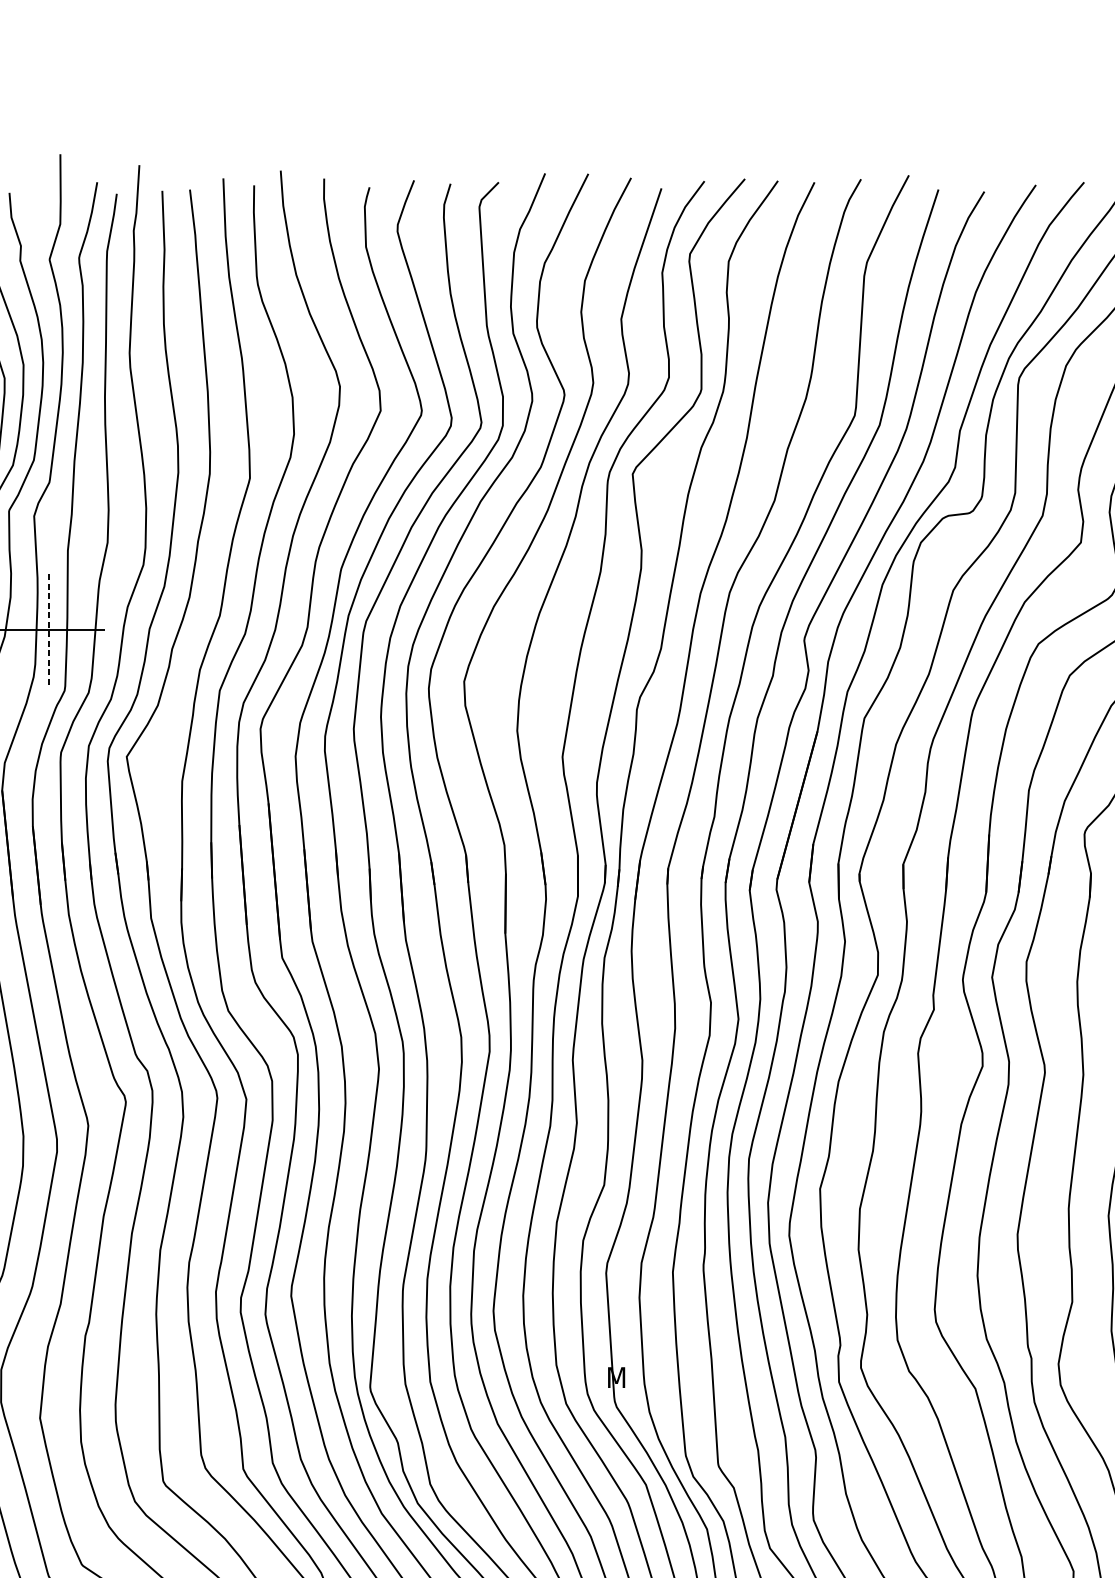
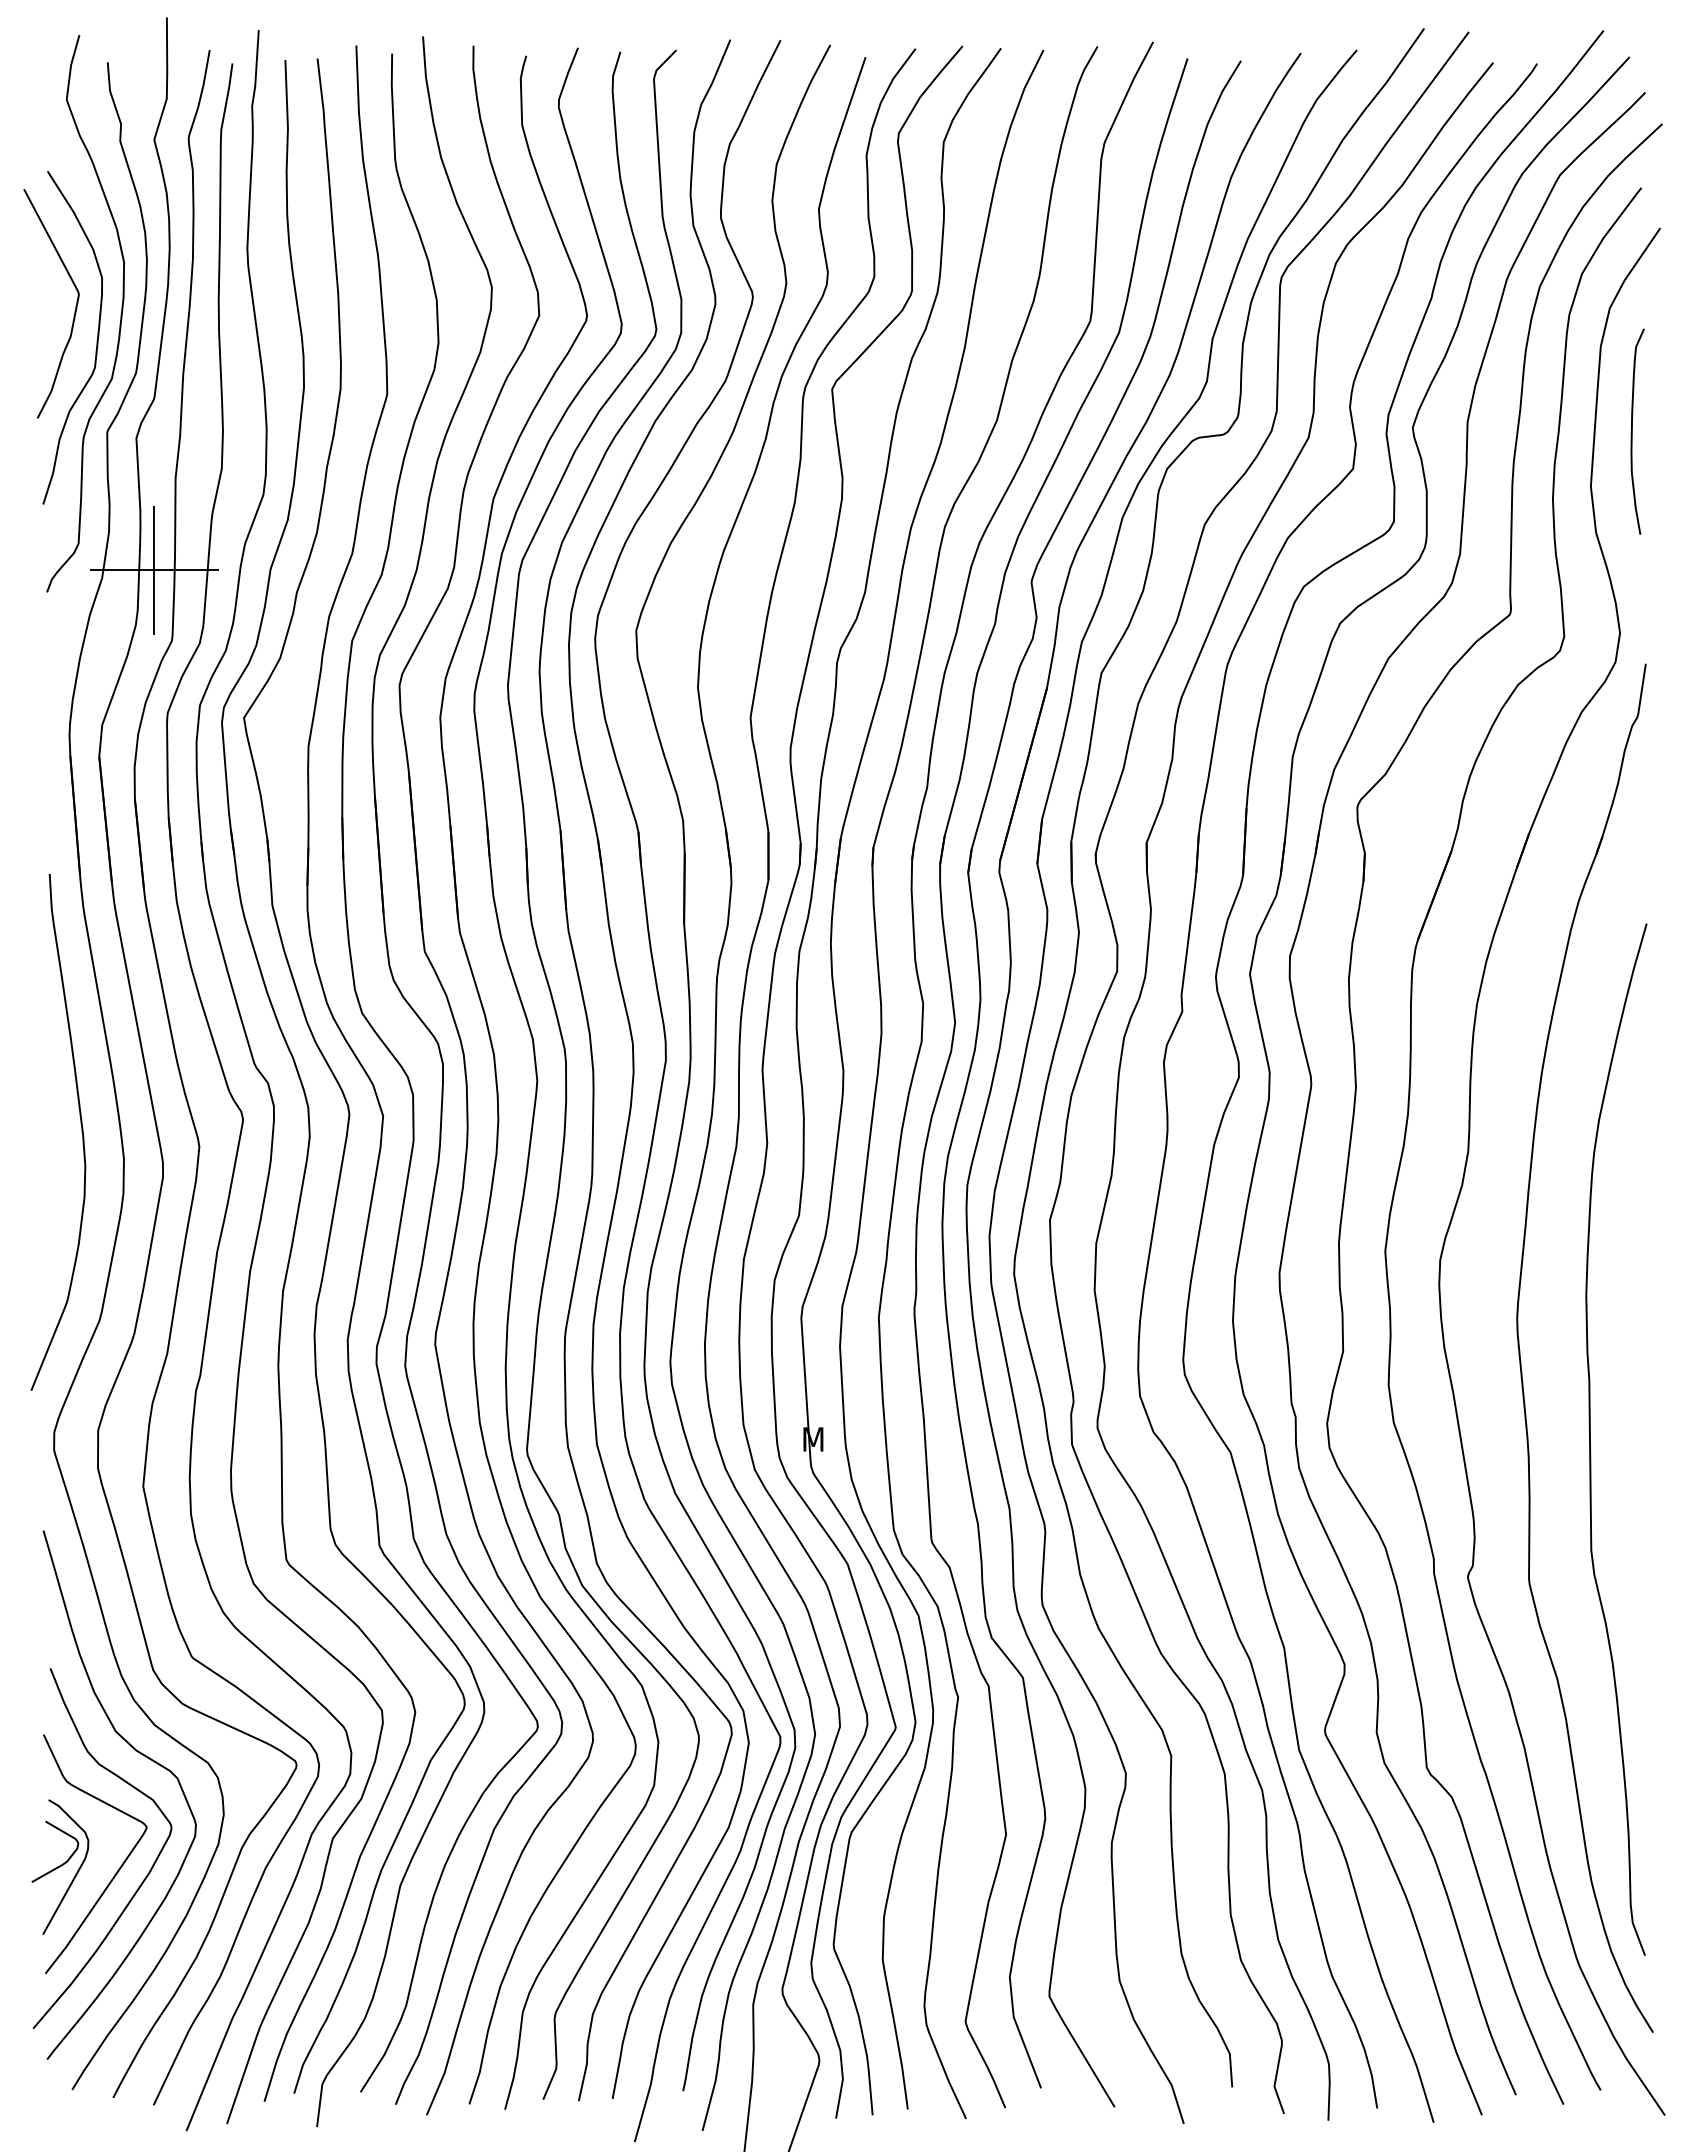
line: (49, 630) -> (154, 570), dashed -> solid

